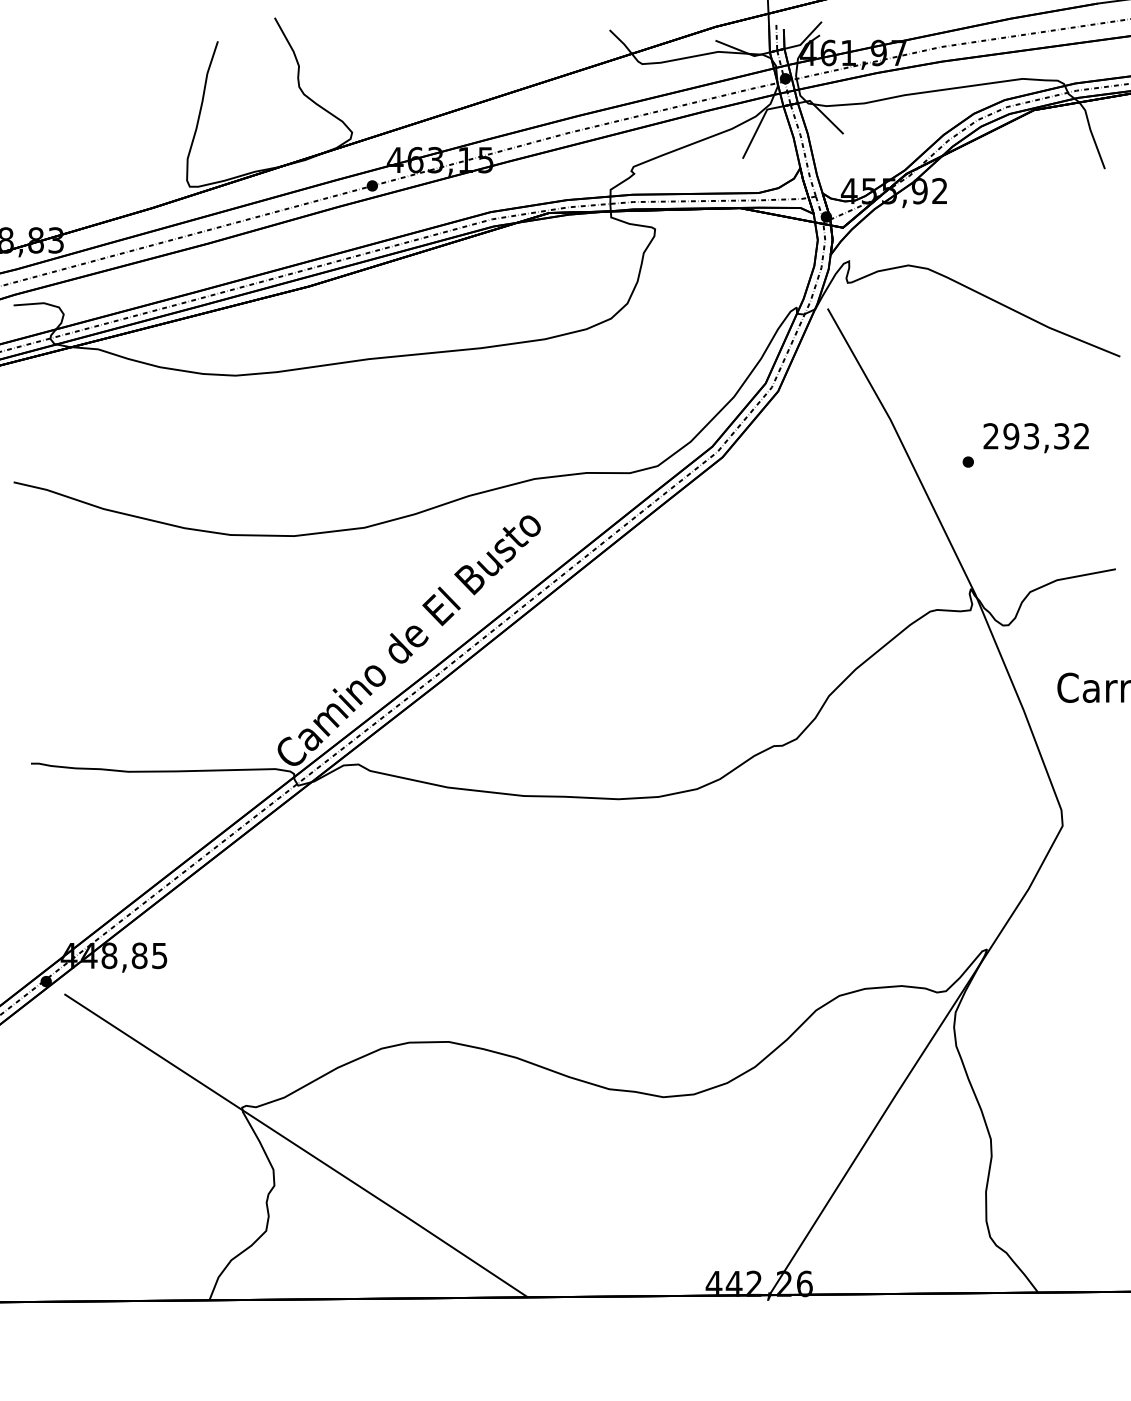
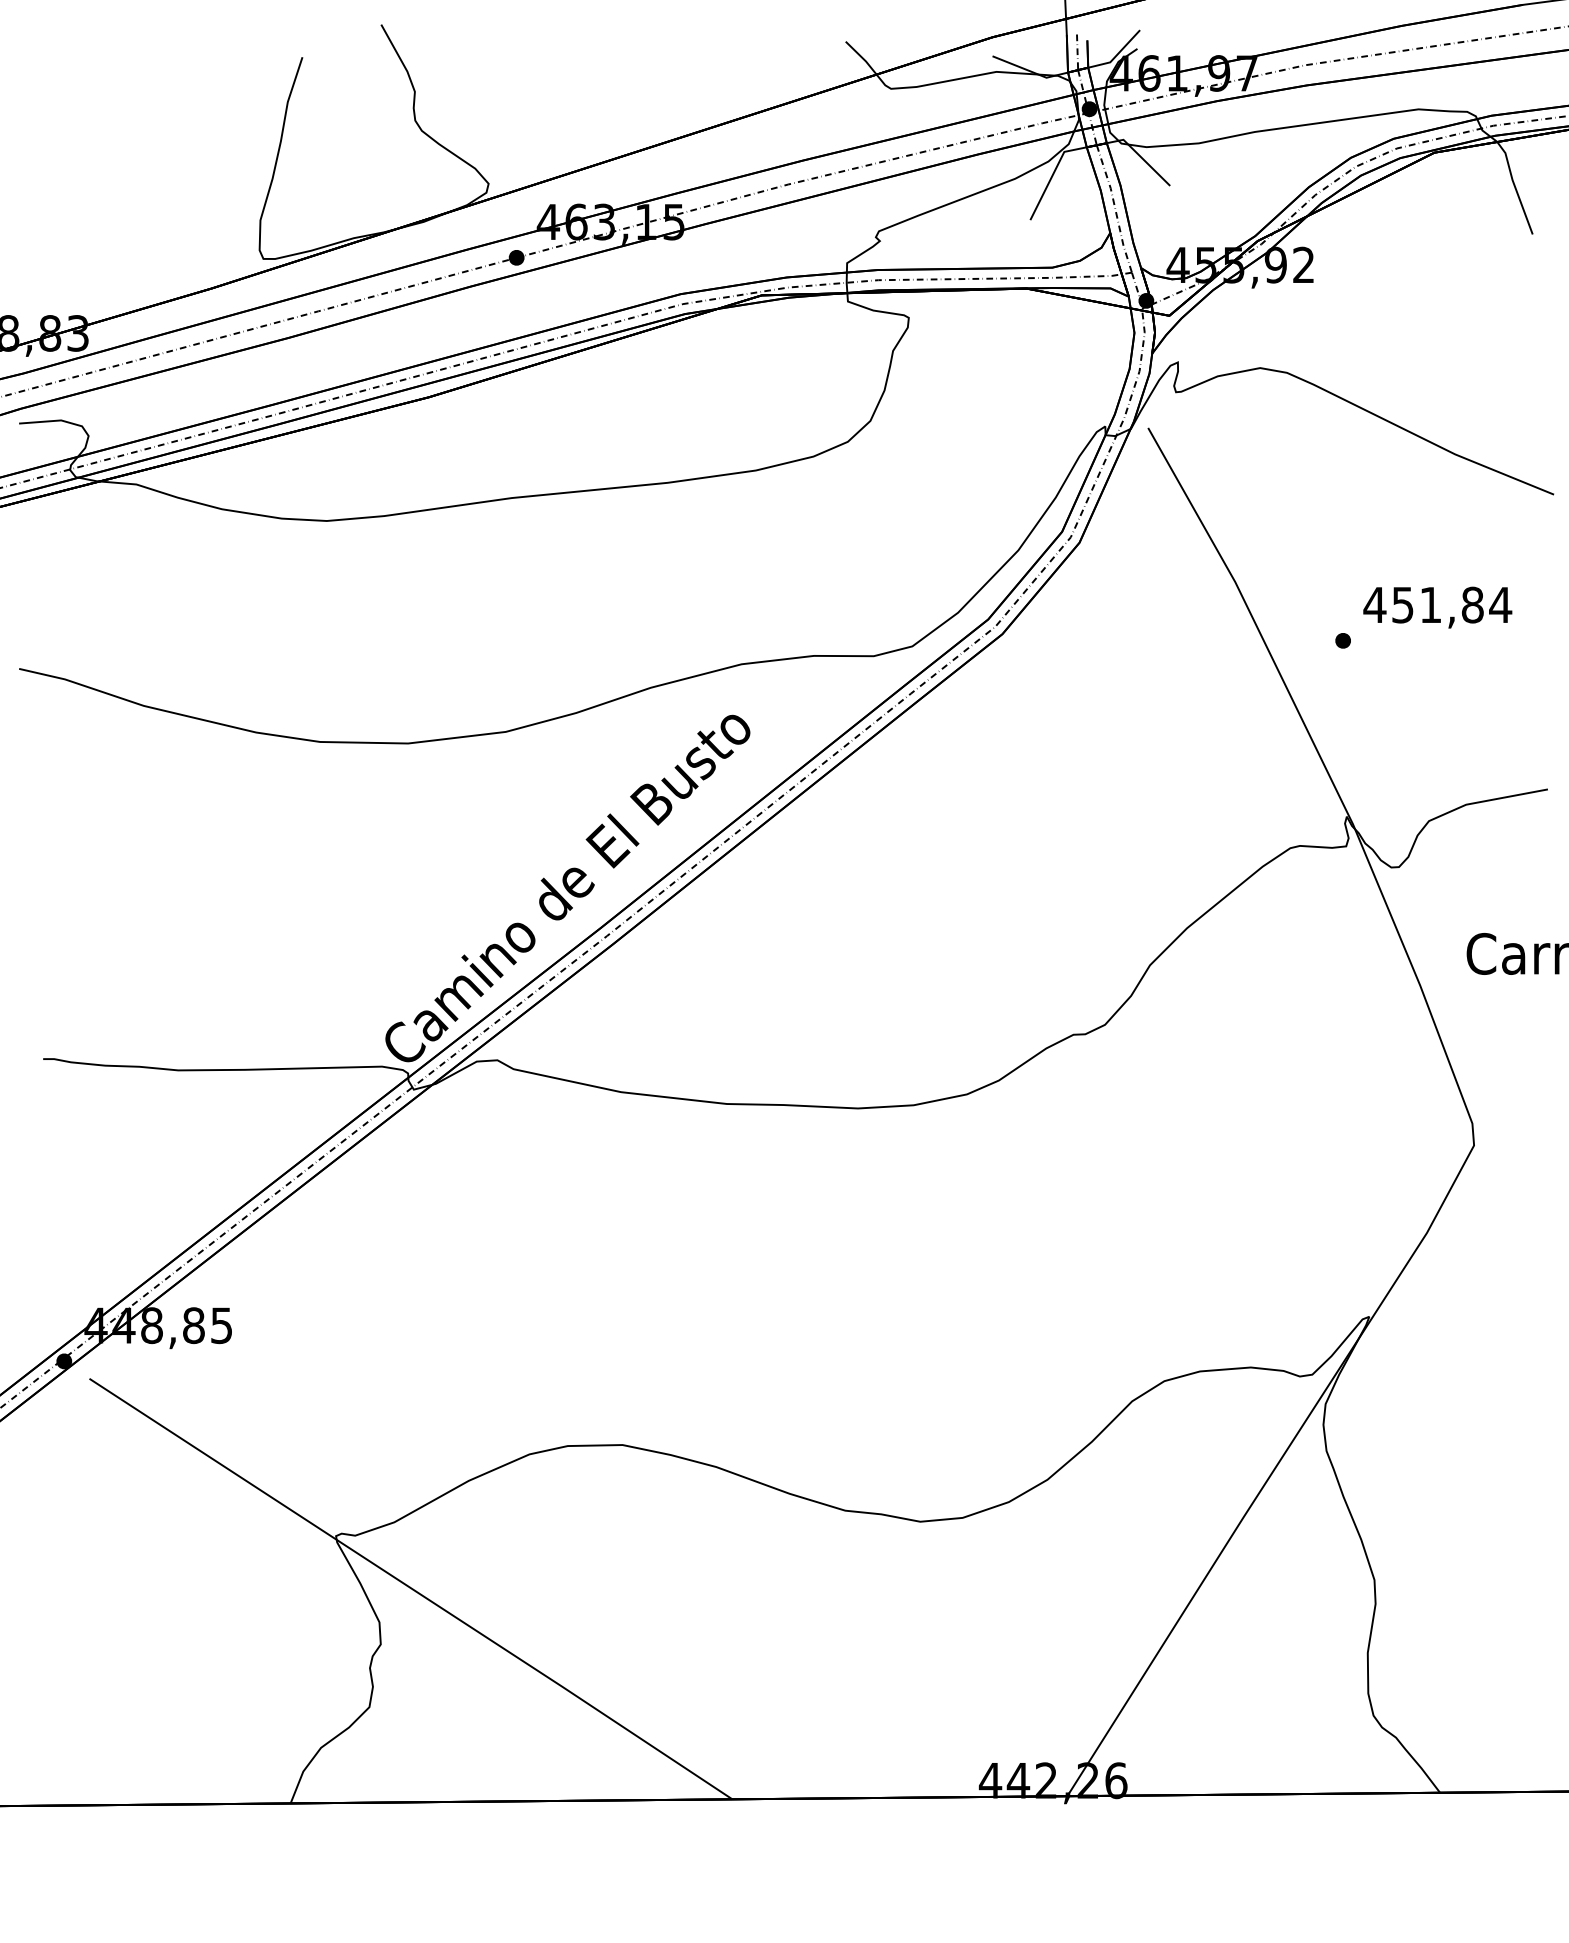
text: (1036, 435) -> (1437, 604), 293,32 -> 451,84

